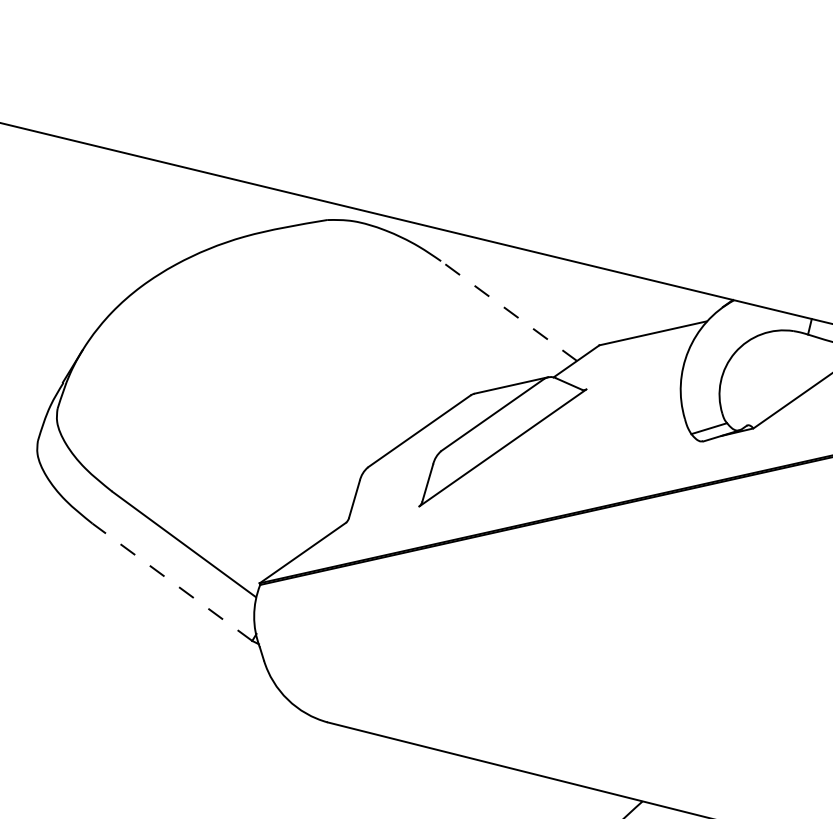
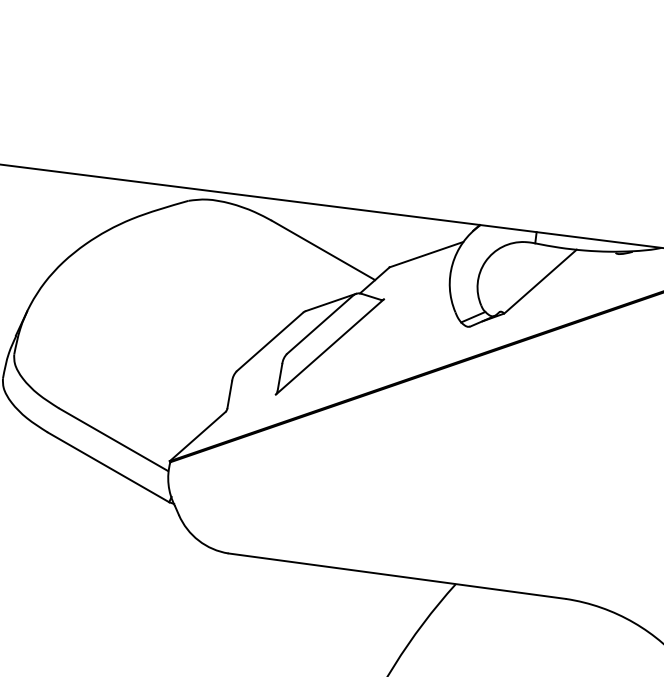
line: (509, 311) -> (323, 250), dashed -> solid
line: (172, 582) -> (108, 467), dashed -> solid

